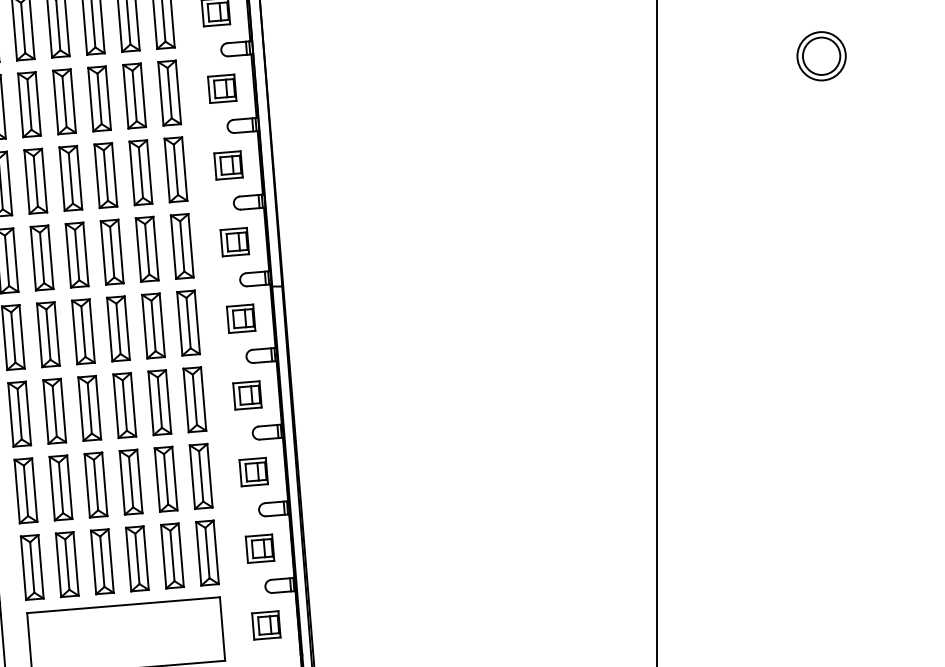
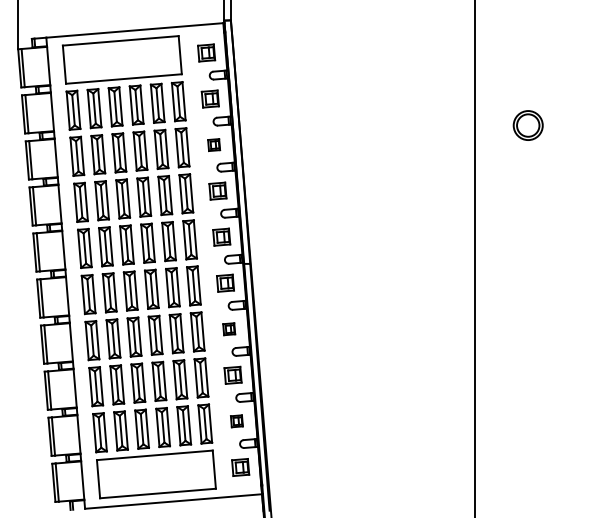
part: (820, 56) -> (527, 125), moved
part: (221, 87) -> (213, 144), size x0.7
part: (246, 394) -> (228, 328), size x0.7
part: (259, 547) -> (236, 420), size x0.7

